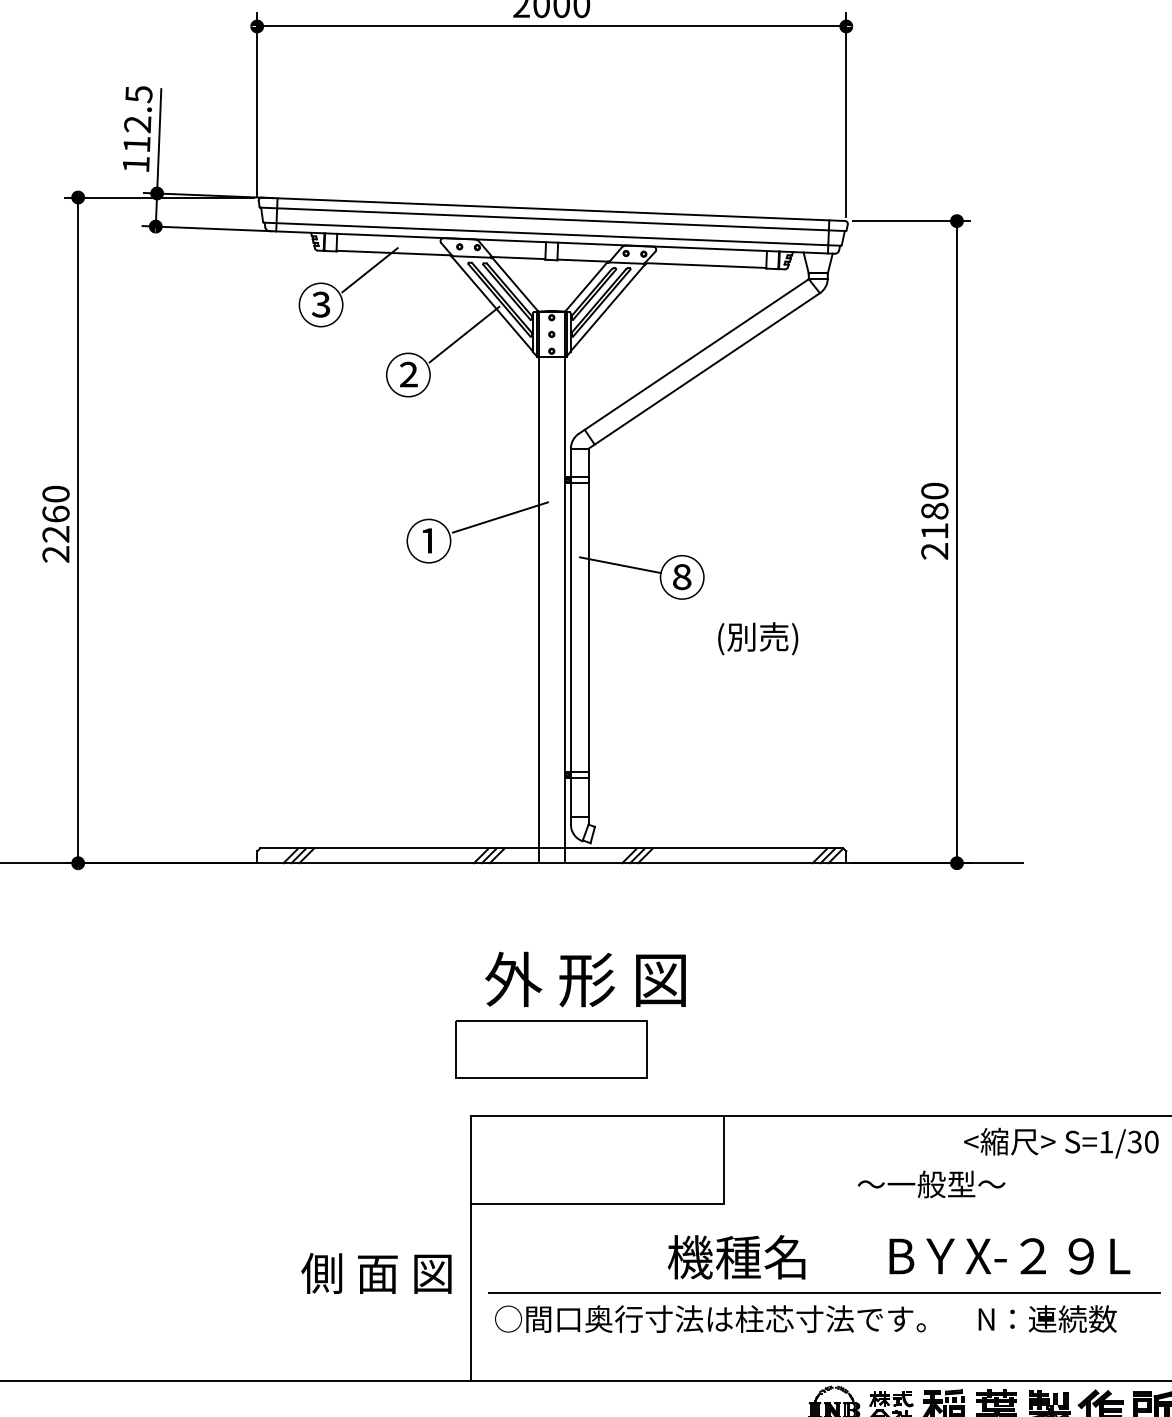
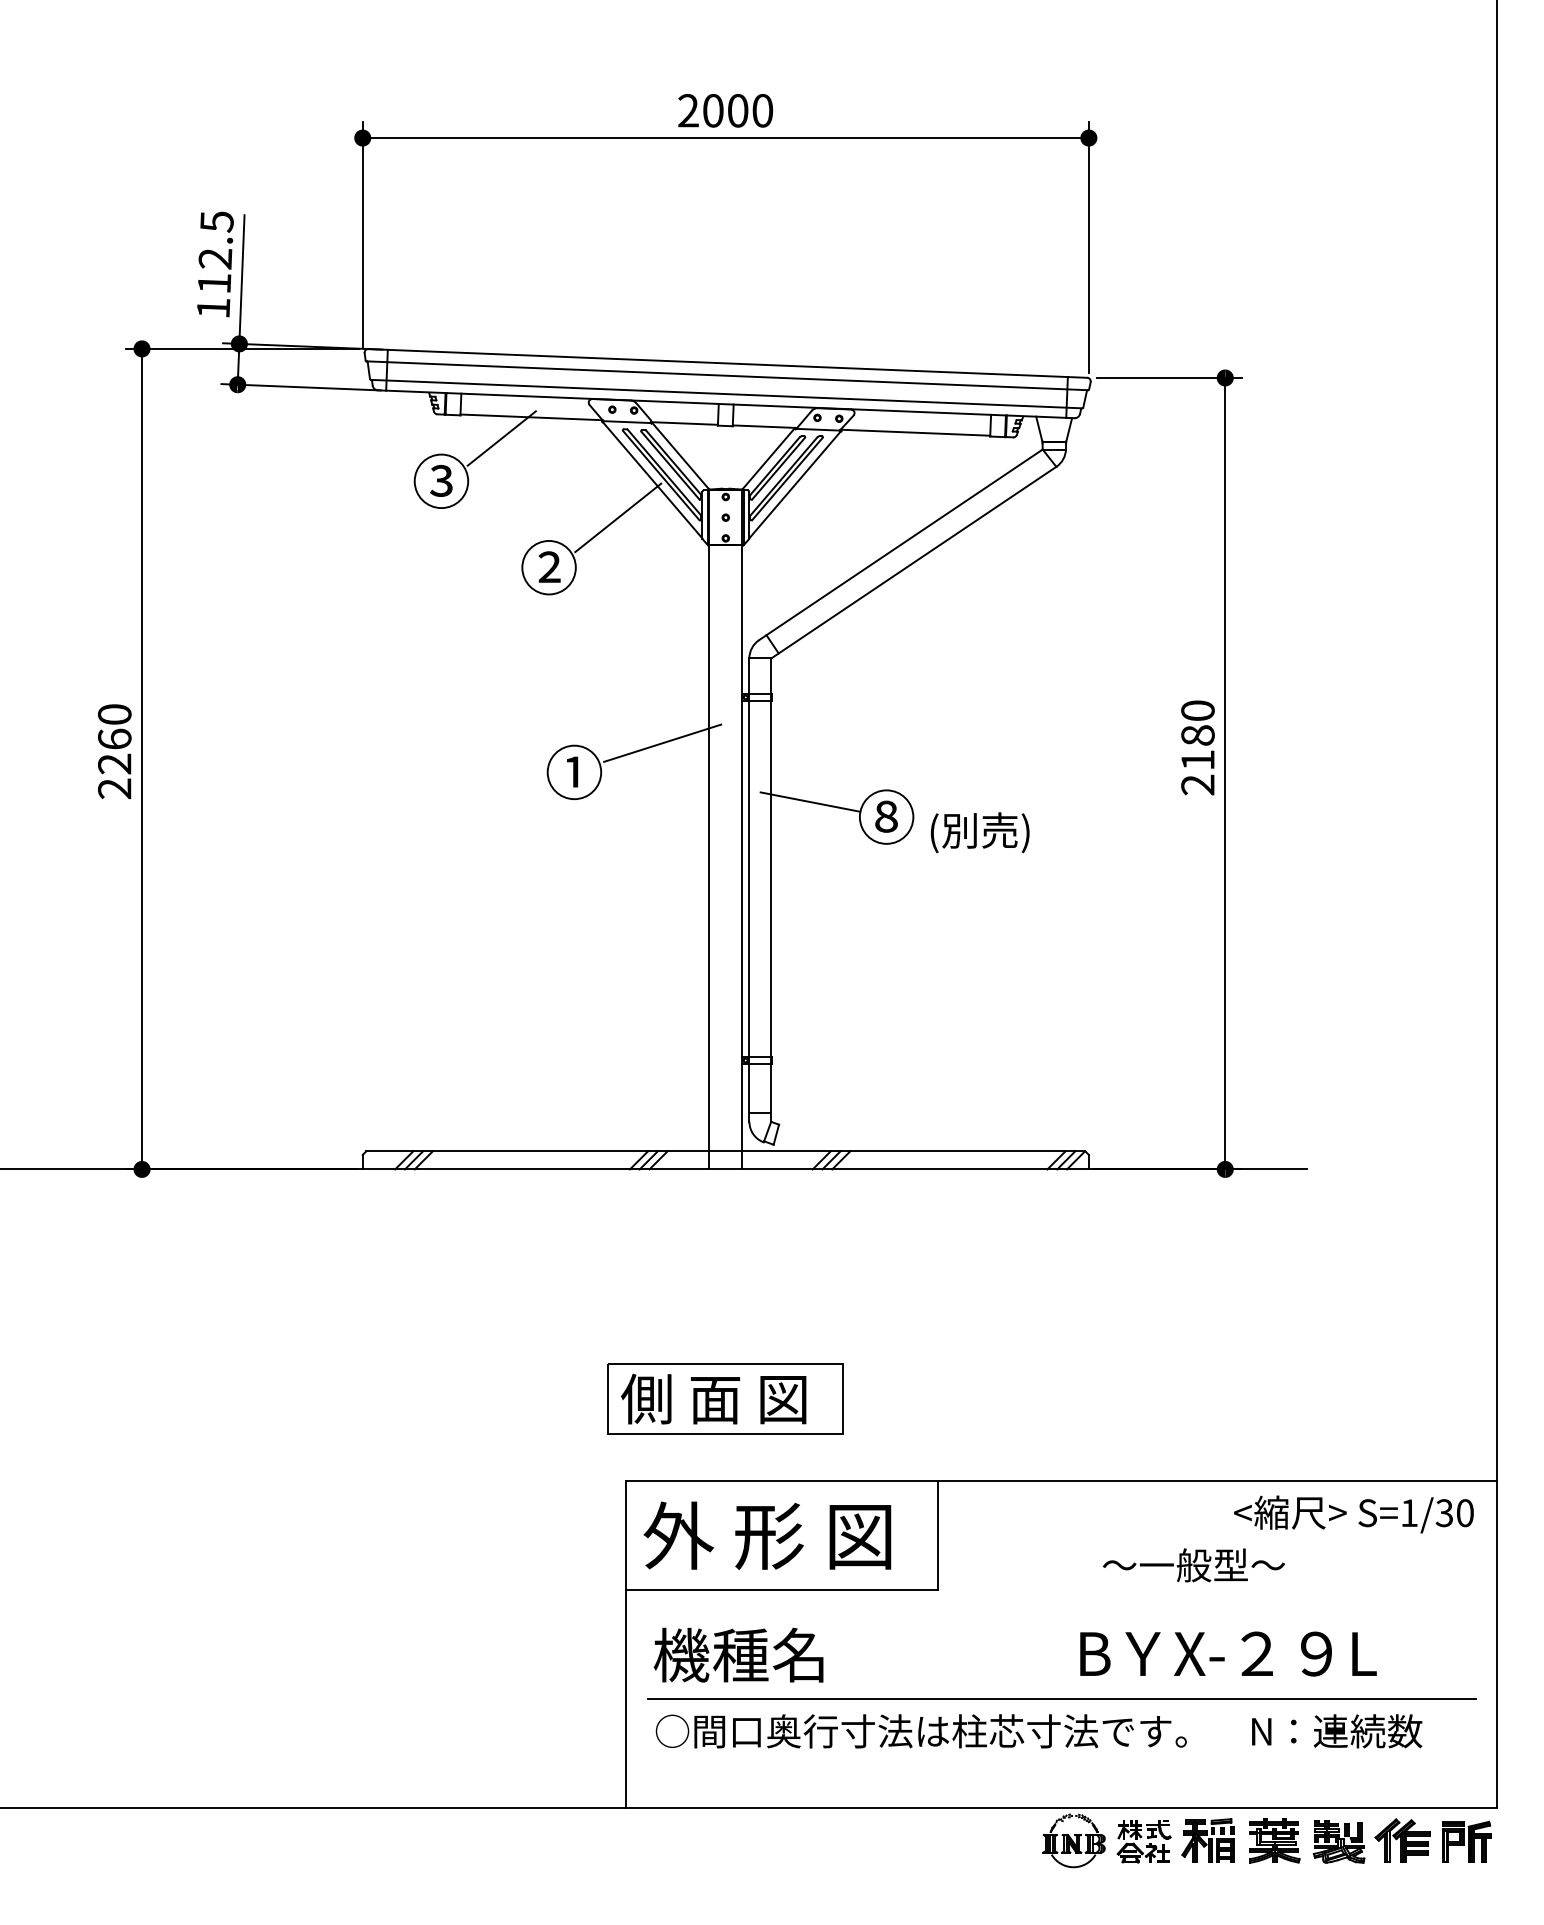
text: (757, 638) -> (979, 832), moved
text: (585, 979) -> (767, 1535), moved
text: (1009, 1255) -> (1228, 1653), moved
text: (736, 1256) -> (738, 1654), moved
text: (376, 1273) -> (713, 1399), moved

